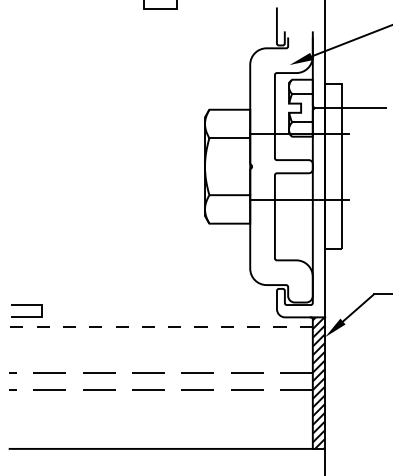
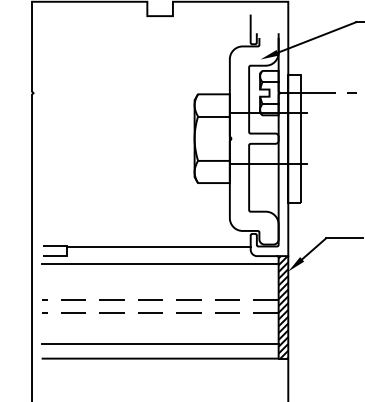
line: (158, 306) -> (158, 247), added
line: (161, 326) -> (160, 263), dashed -> solid
line: (159, 429) -> (159, 343), added

